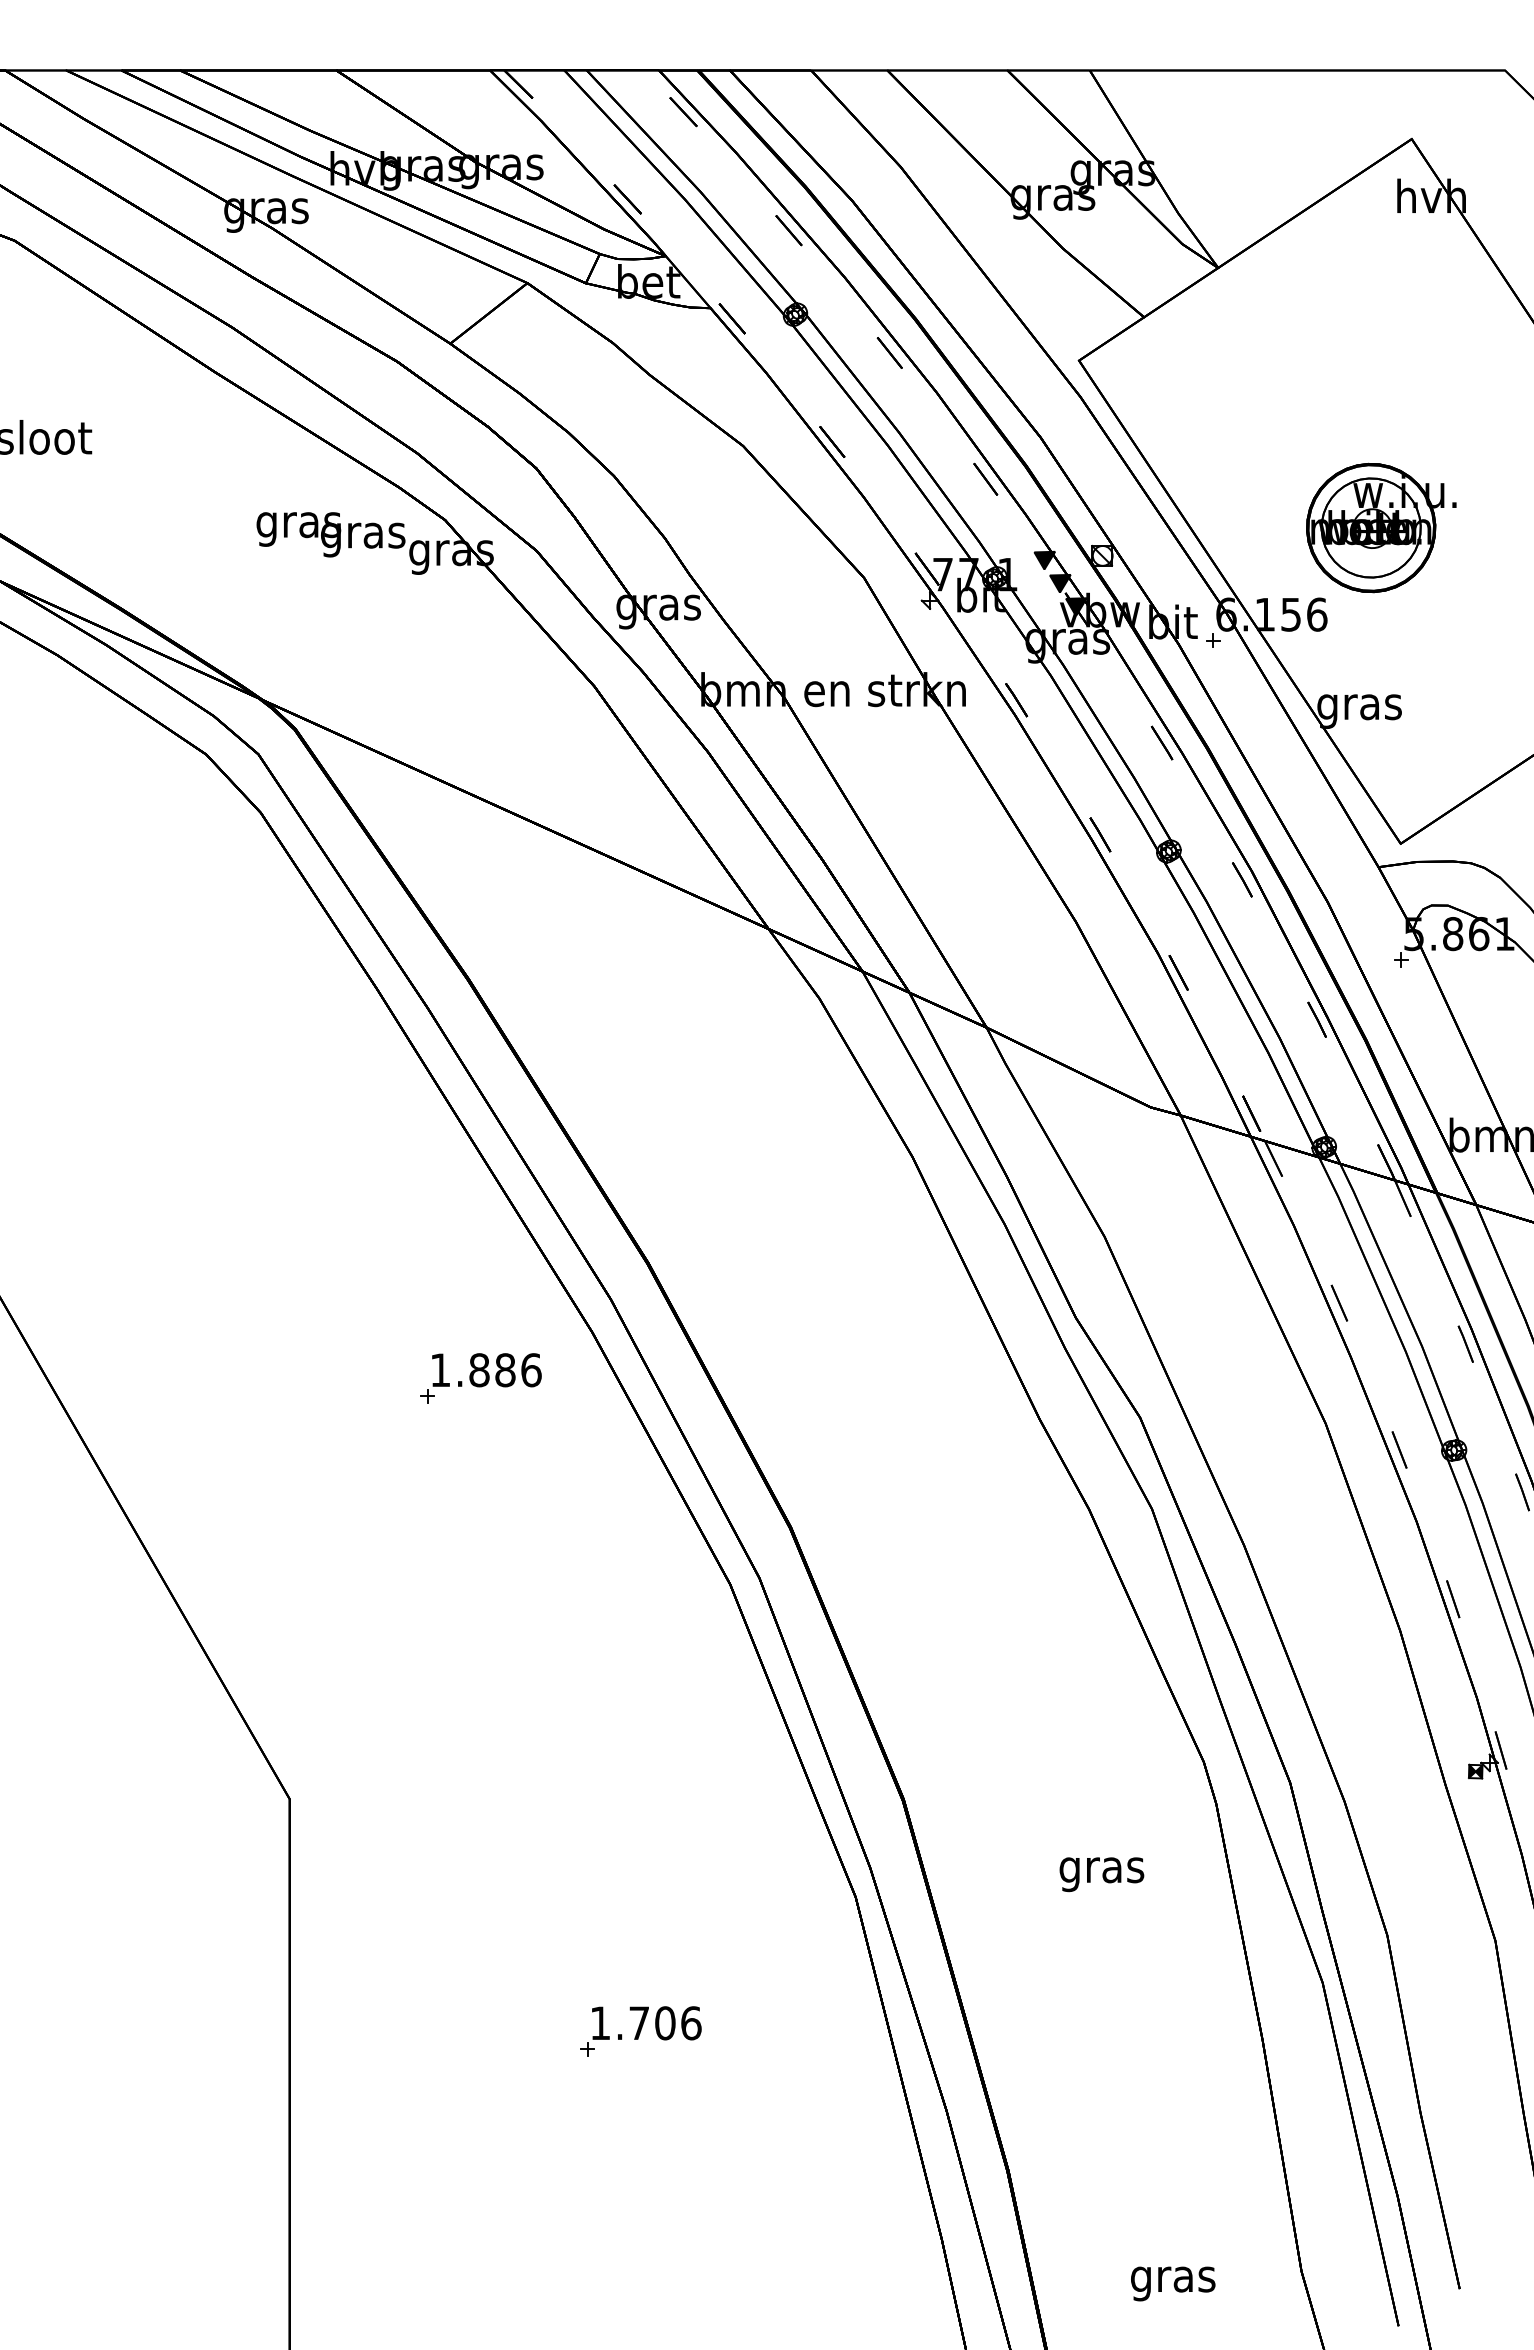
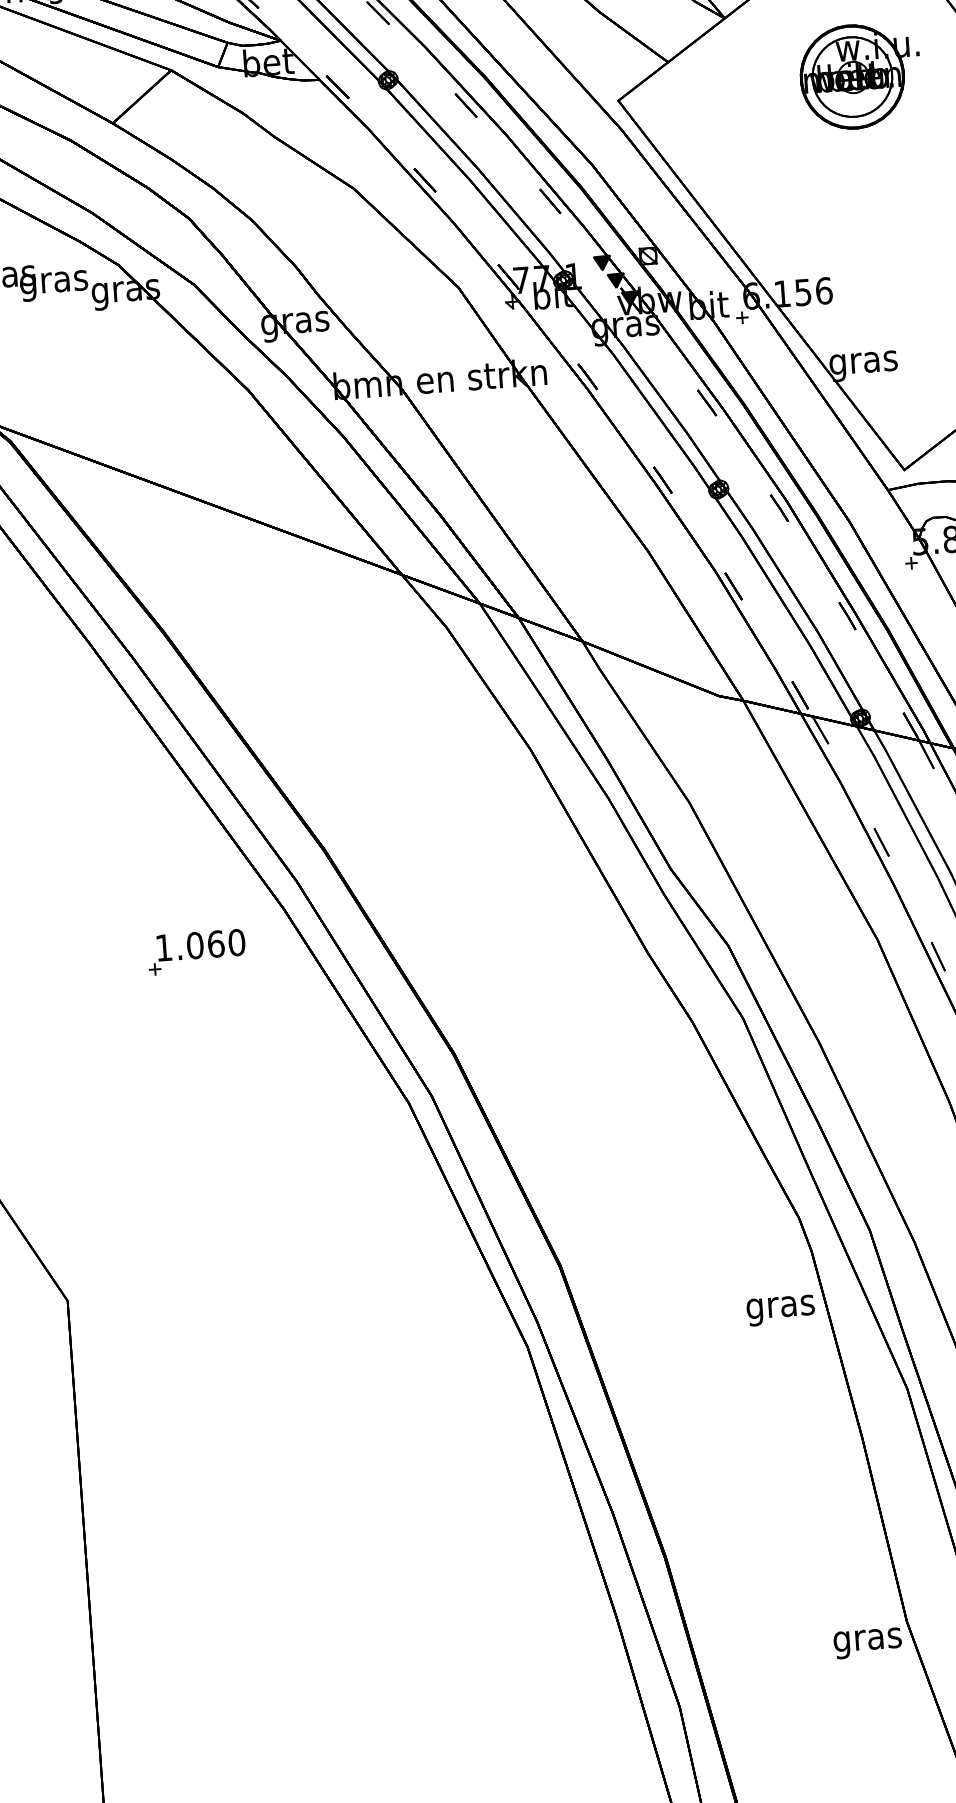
part: (1381, 527) -> (860, 76), moved
text: (505, 1370) -> (216, 944), 1.886 -> 1.060
text: (1101, 1874) -> (780, 1310), moved
part: (640, 2031) -> (362, 1467), removed
text: (1173, 2283) -> (868, 1643), moved

